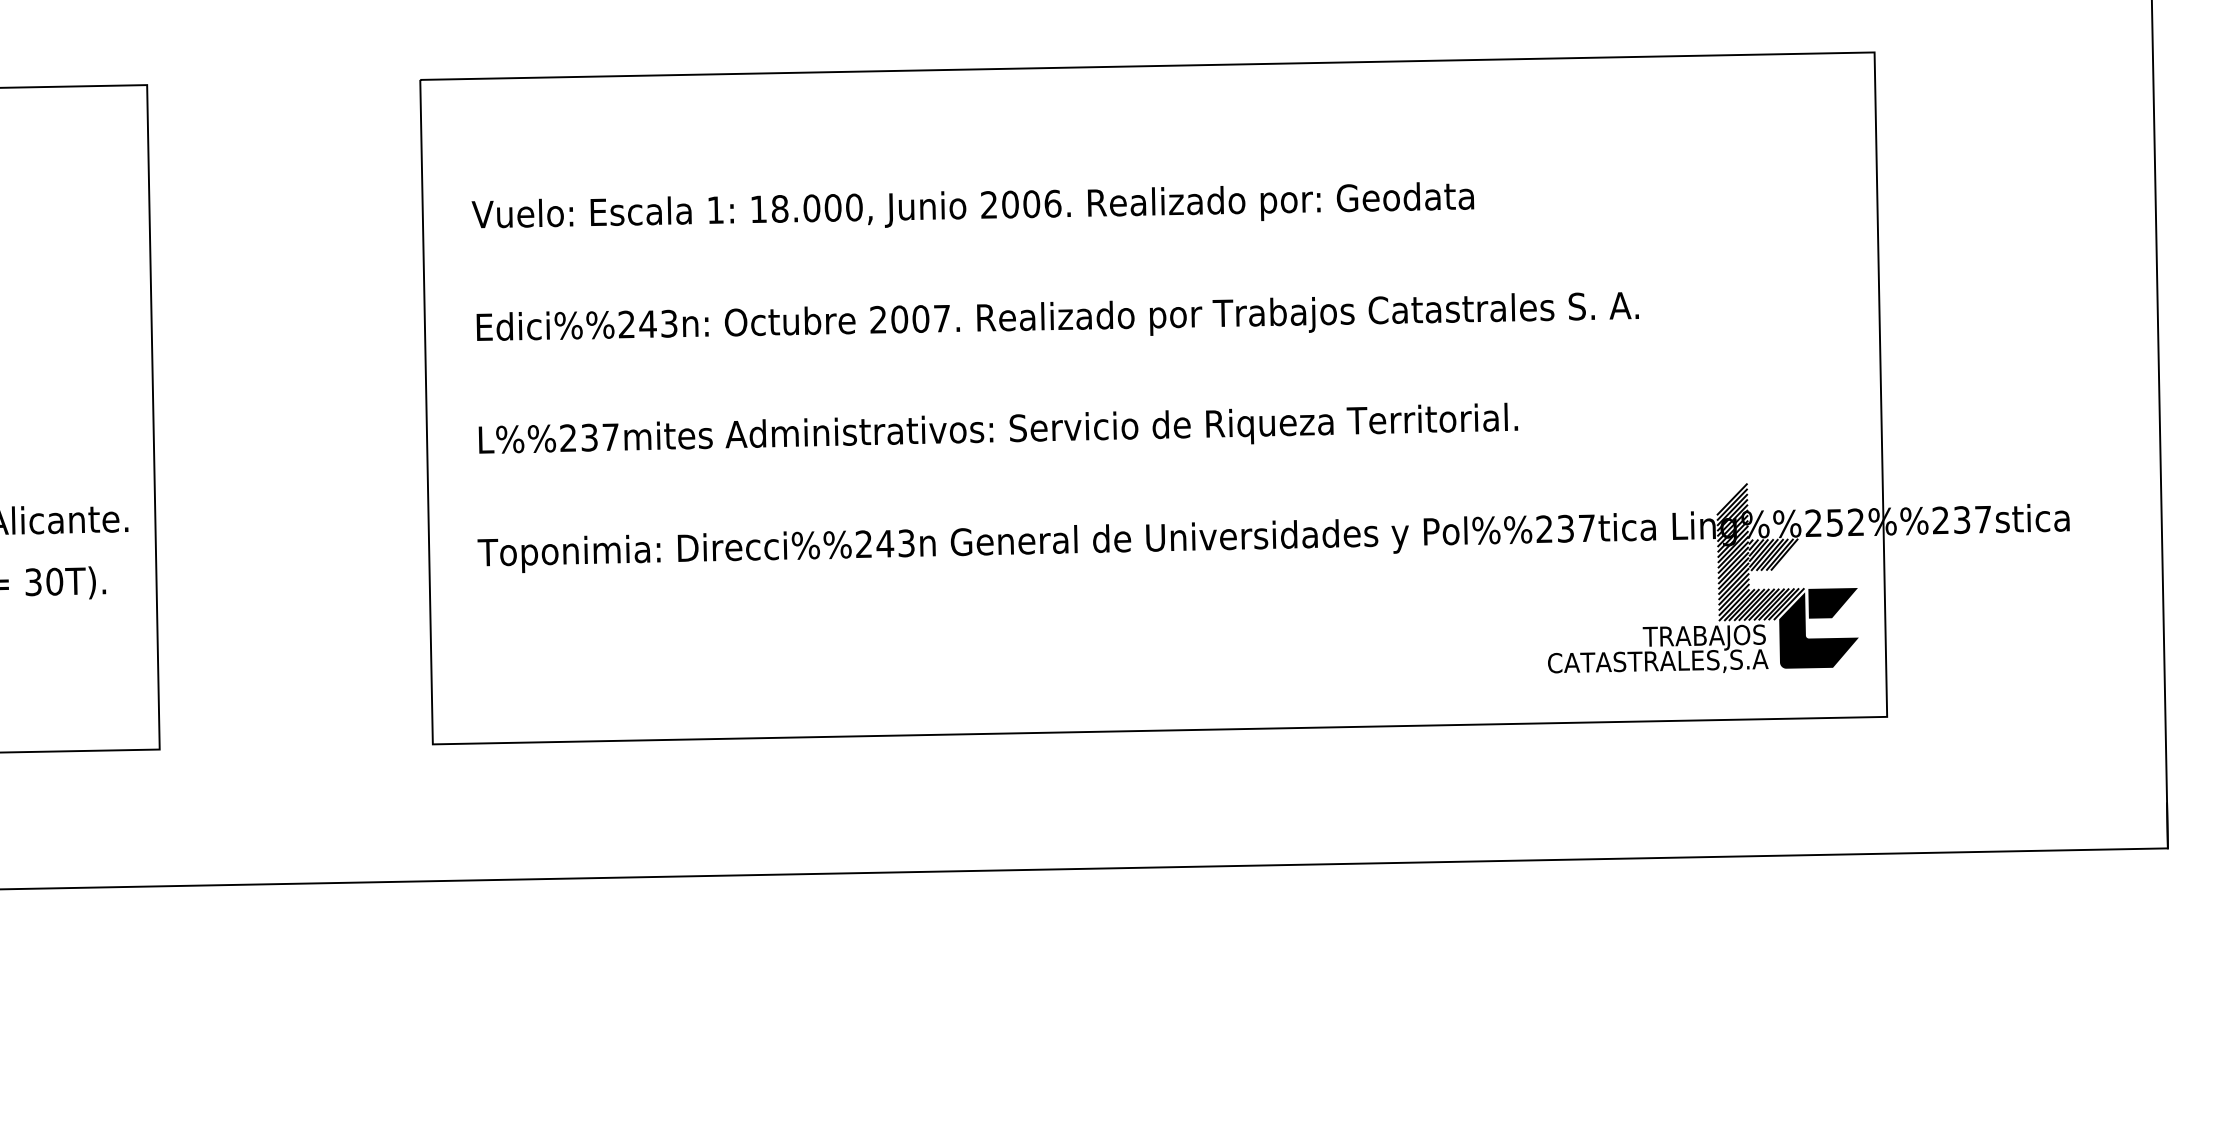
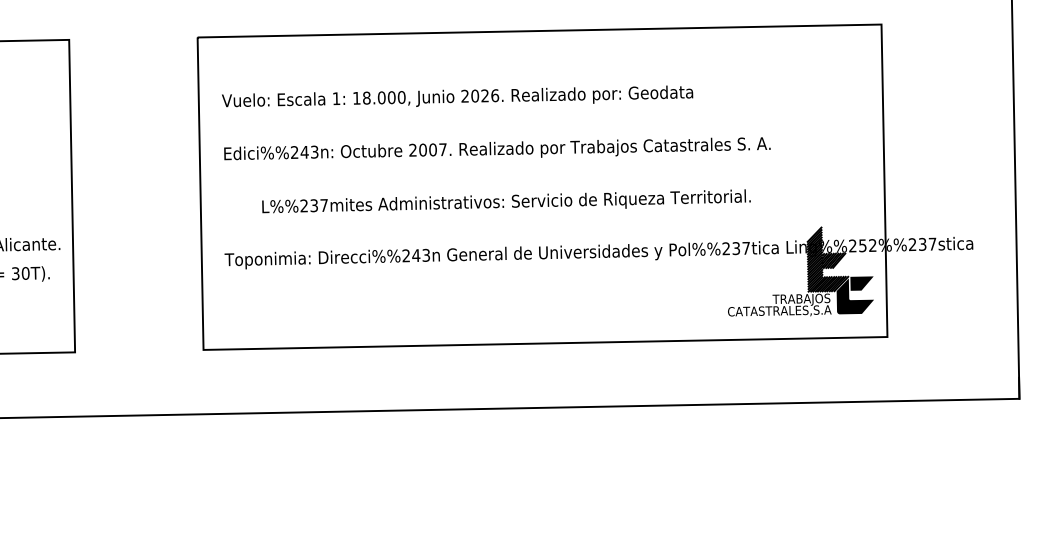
text: (1032, 203) -> (485, 95), 2006. -> 2026.
text: (998, 428) -> (506, 201), moved

